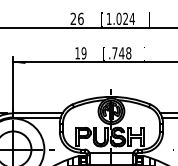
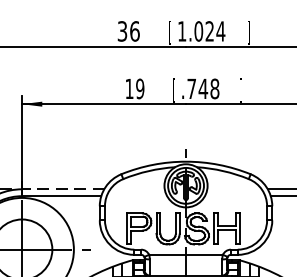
text: (73, 19) -> (122, 32), 26 -> 36
line: (37, 113) -> (62, 189), solid -> dashed

